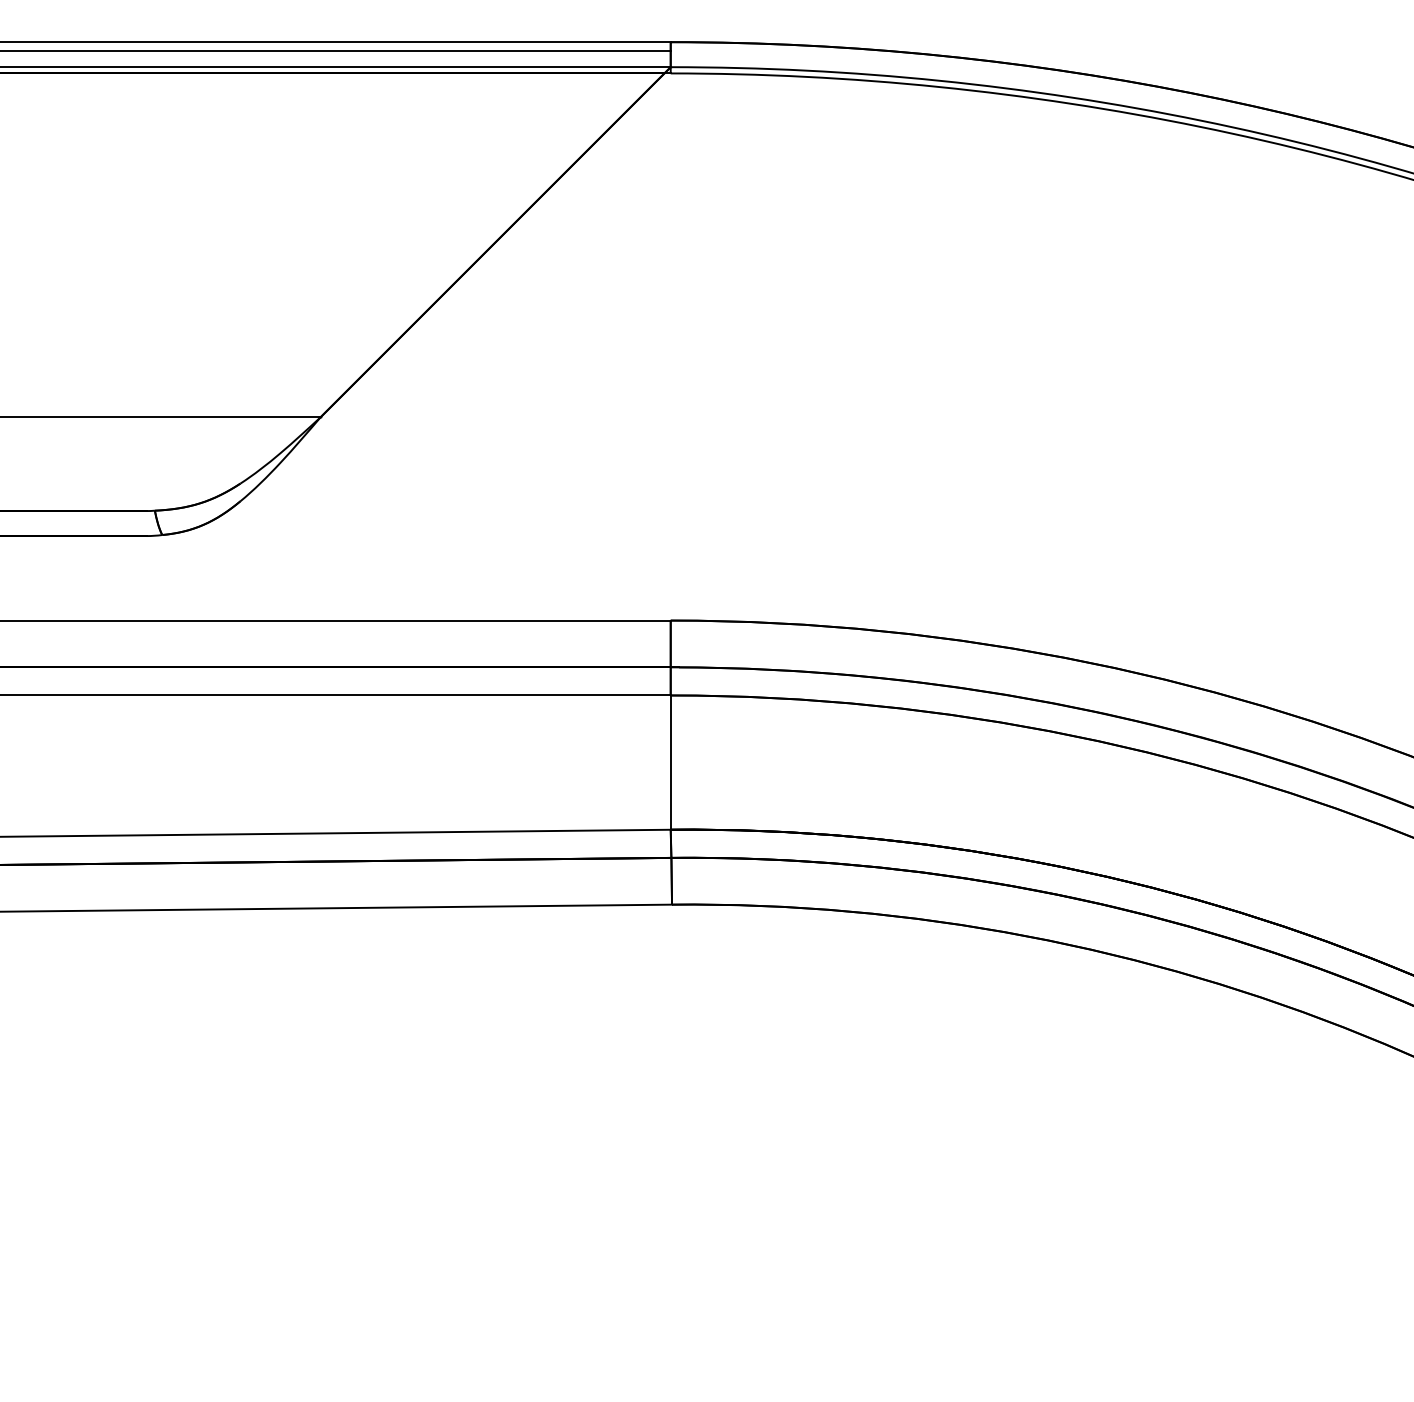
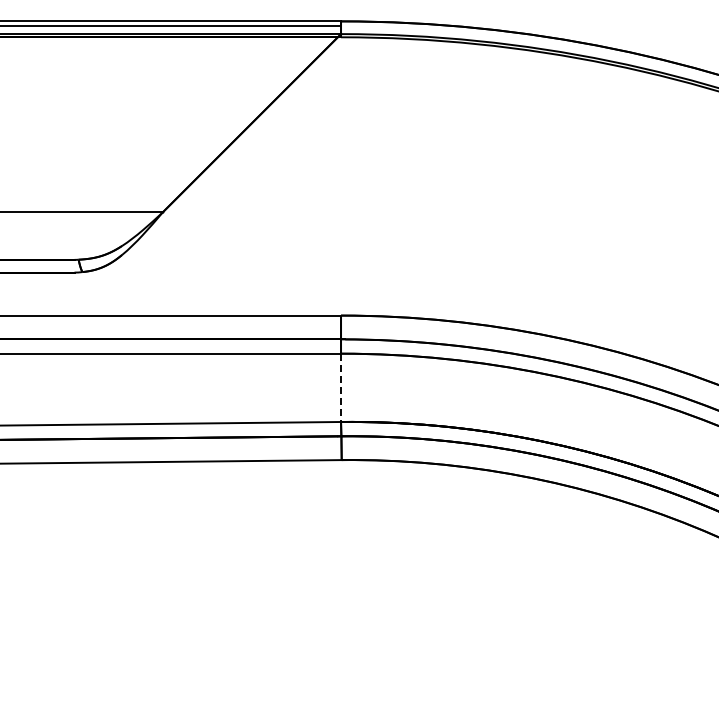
line: (671, 763) -> (341, 388), solid -> dashed

